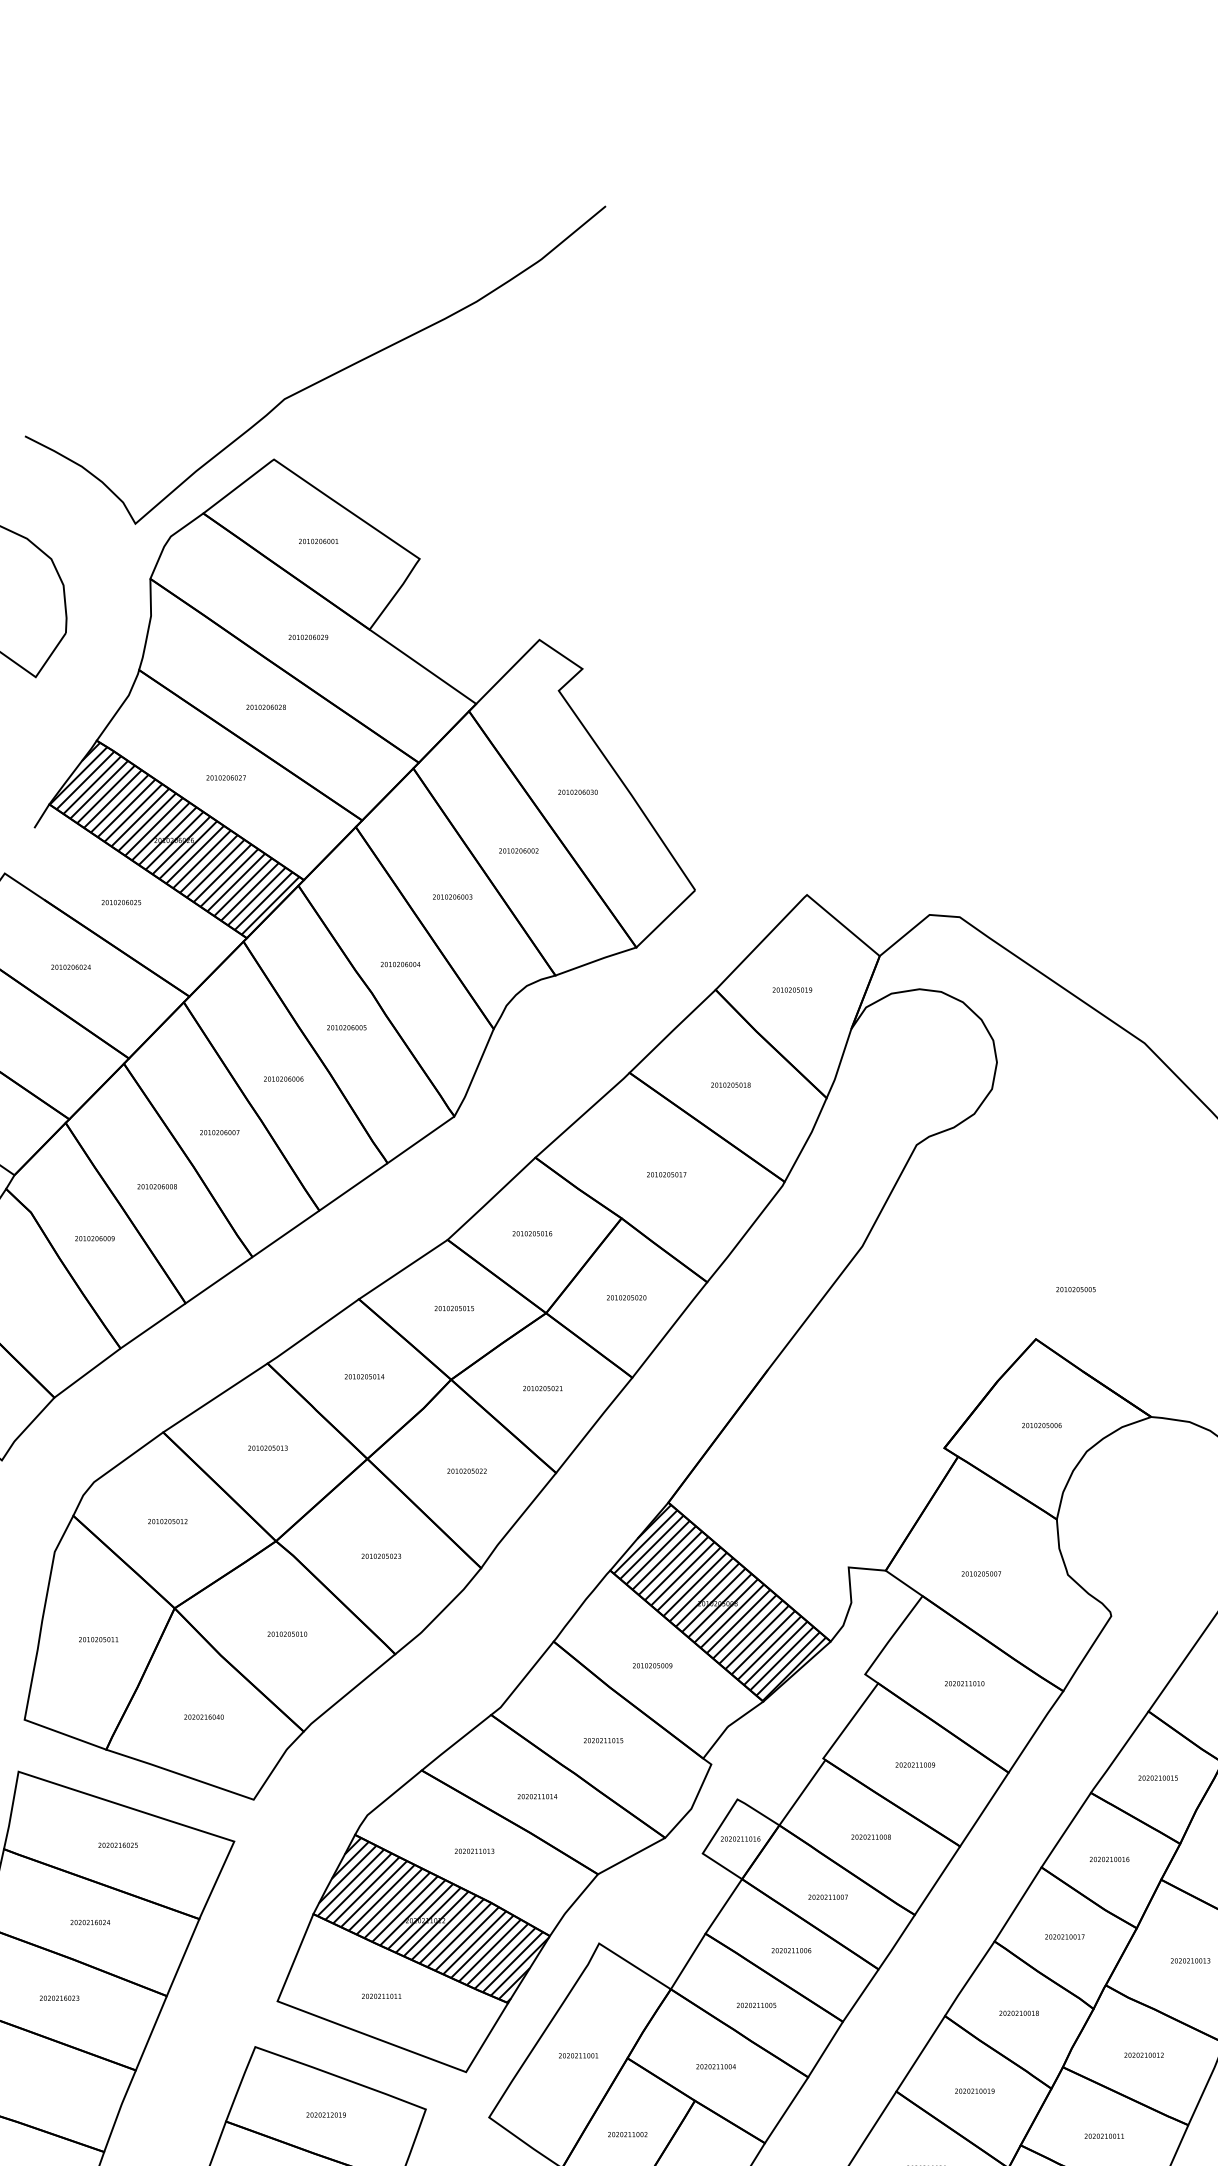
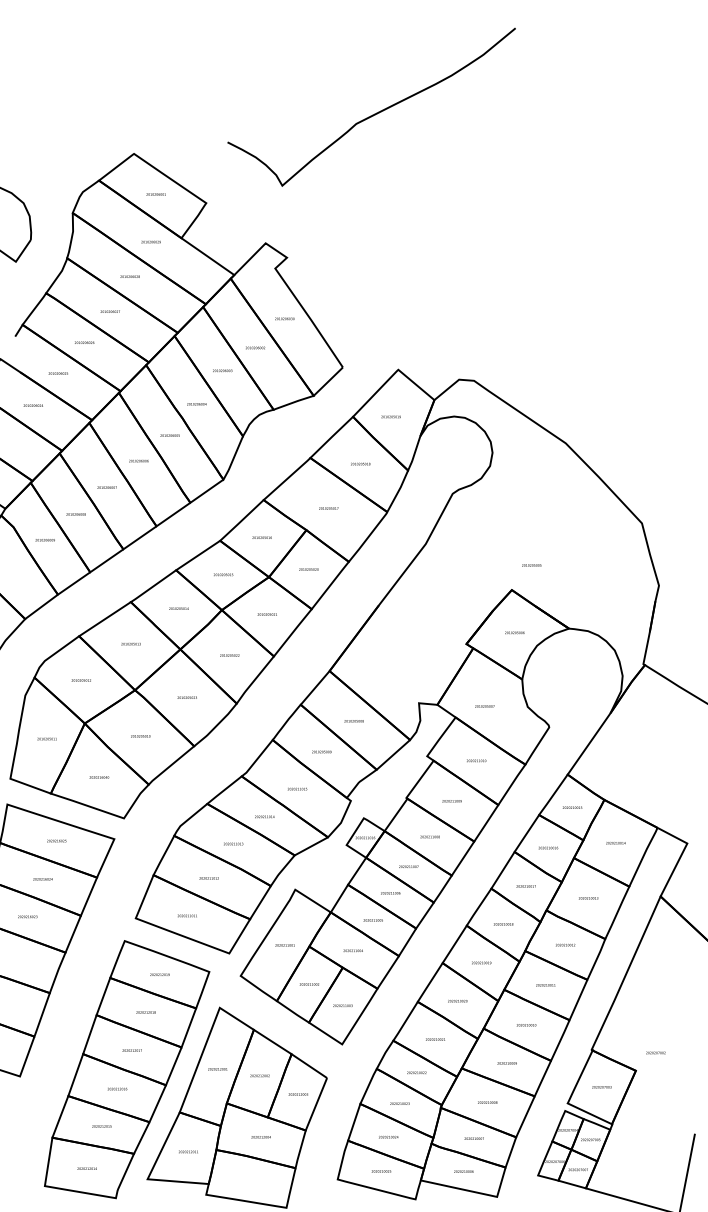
curve: (321, 378) -> (374, 113), moved
hatch: (174, 837) -> (84, 341), removed
hatch: (718, 1602) -> (354, 720), removed
hatch: (432, 1920) -> (212, 878), removed

